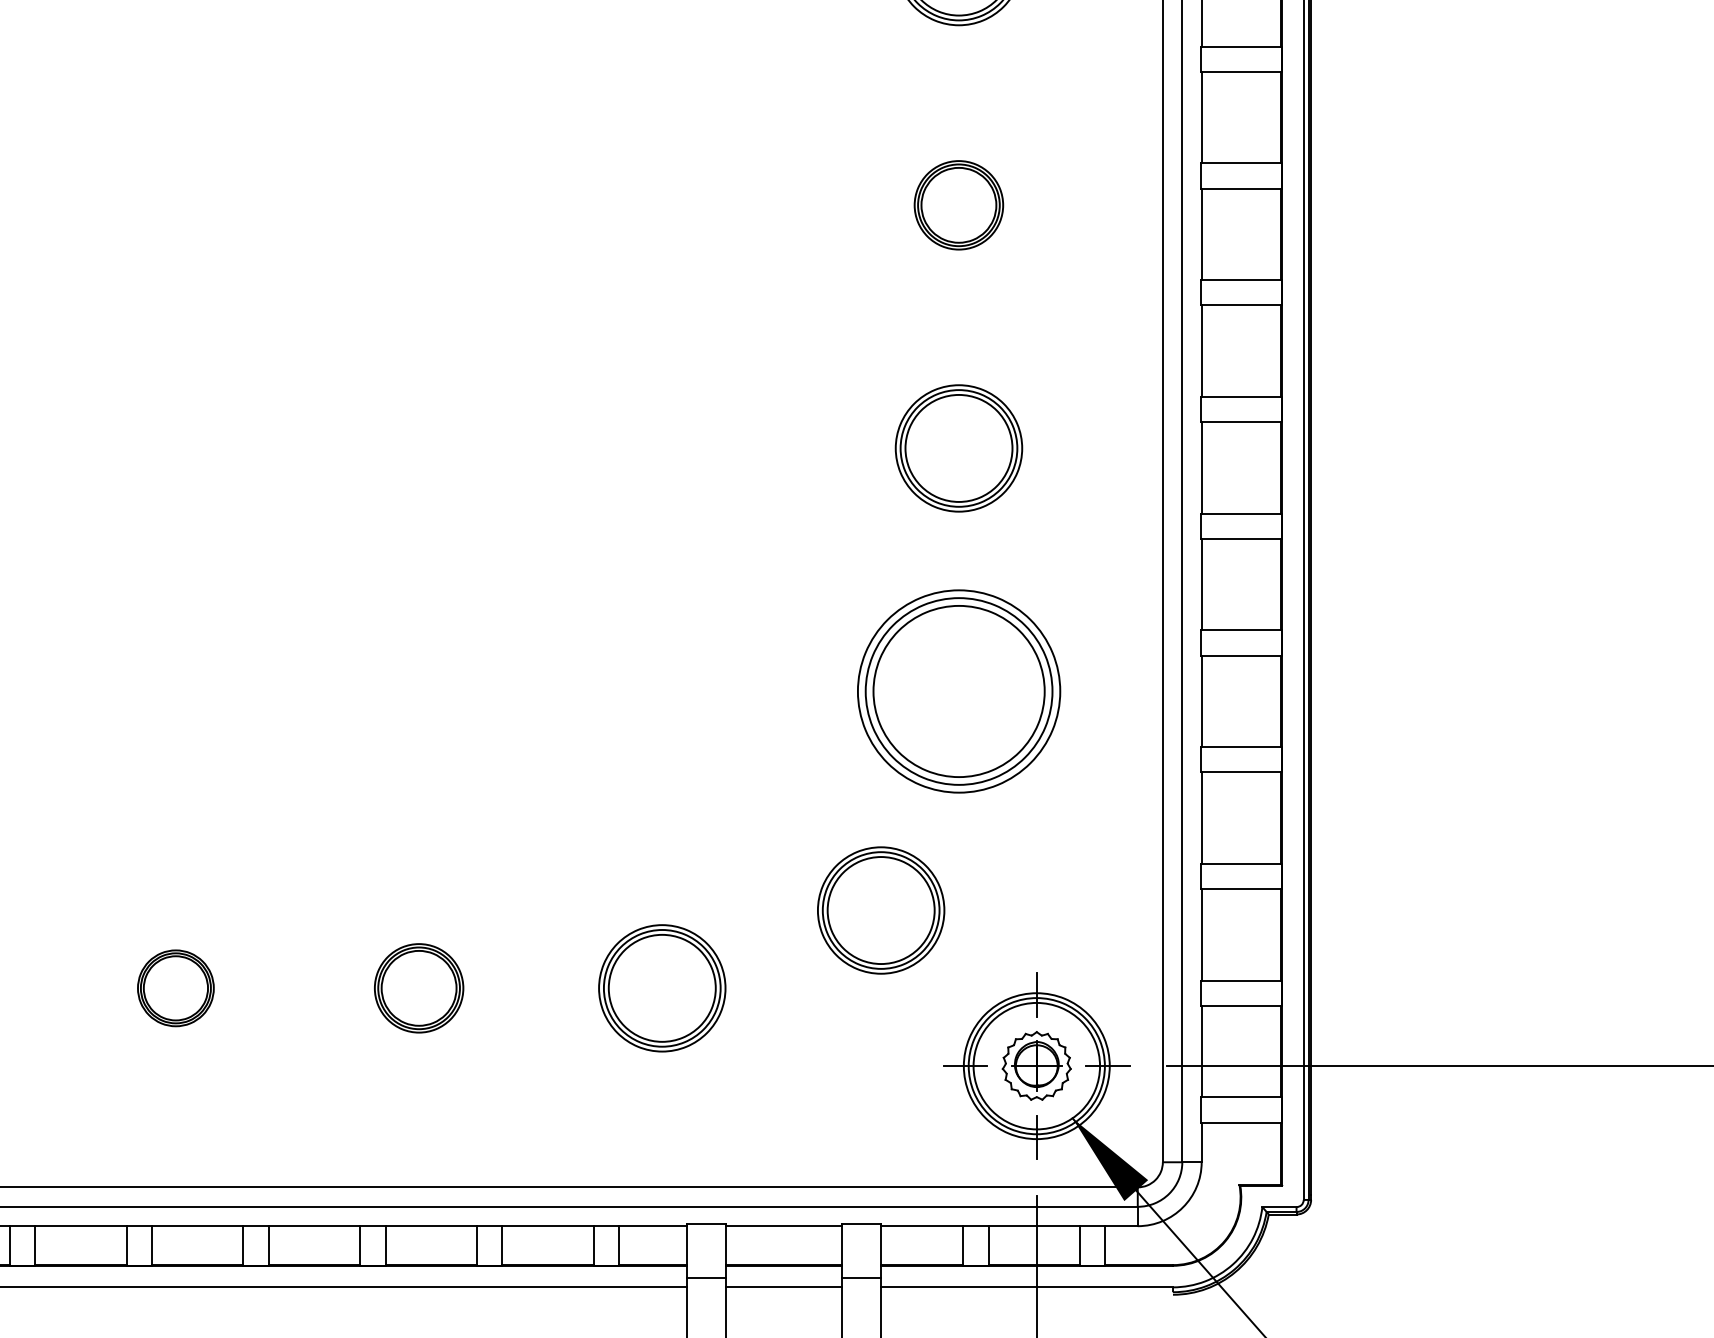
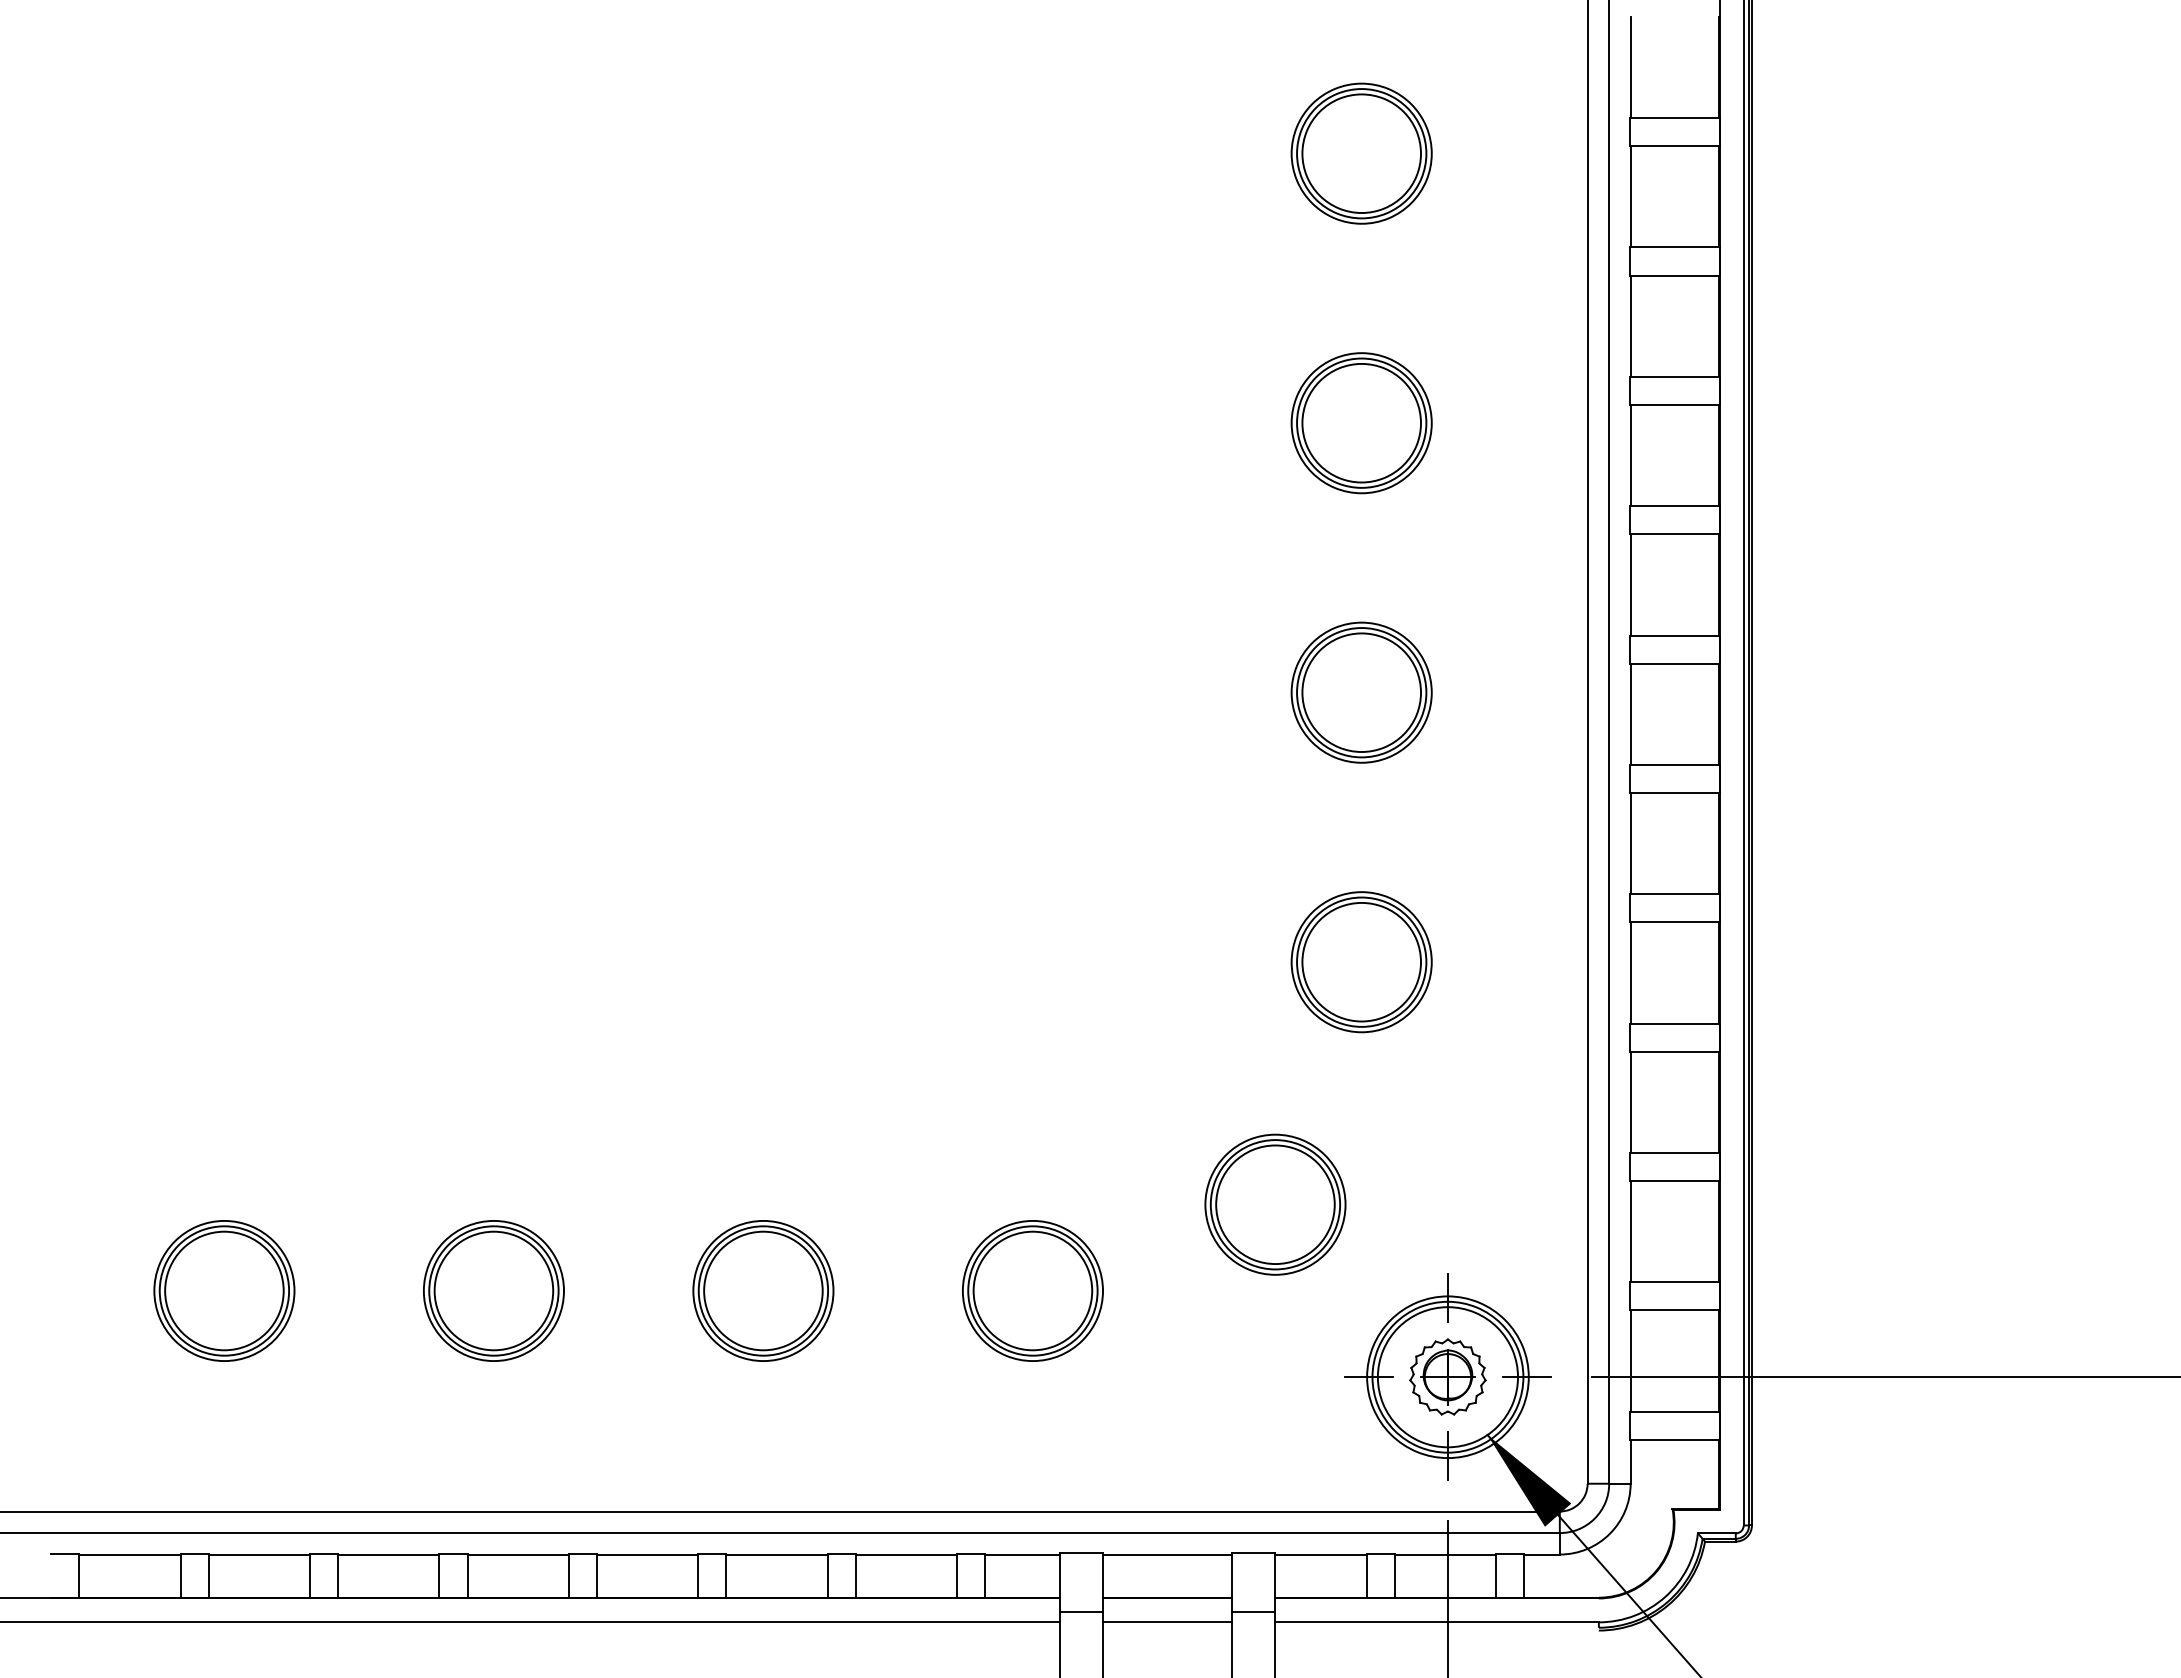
part: (958, 205) -> (1361, 423), size x1.43
part: (958, 691) -> (1361, 962), size x0.62
part: (175, 987) -> (493, 1290), size x1.67
part: (419, 987) -> (763, 1290), size x1.43

